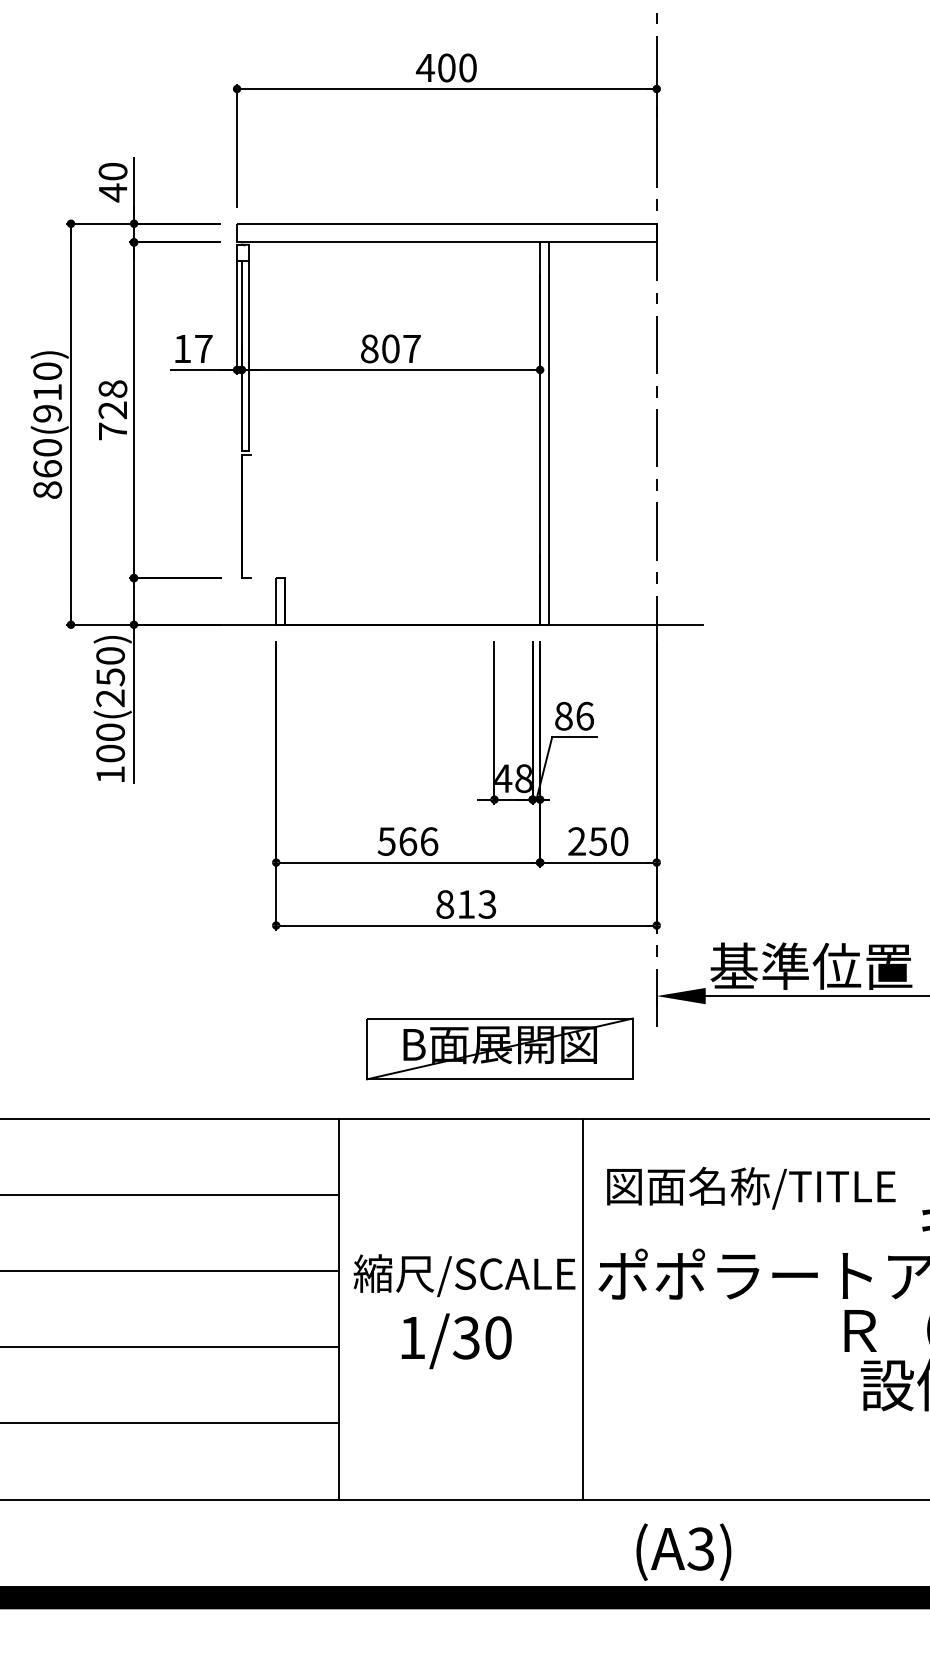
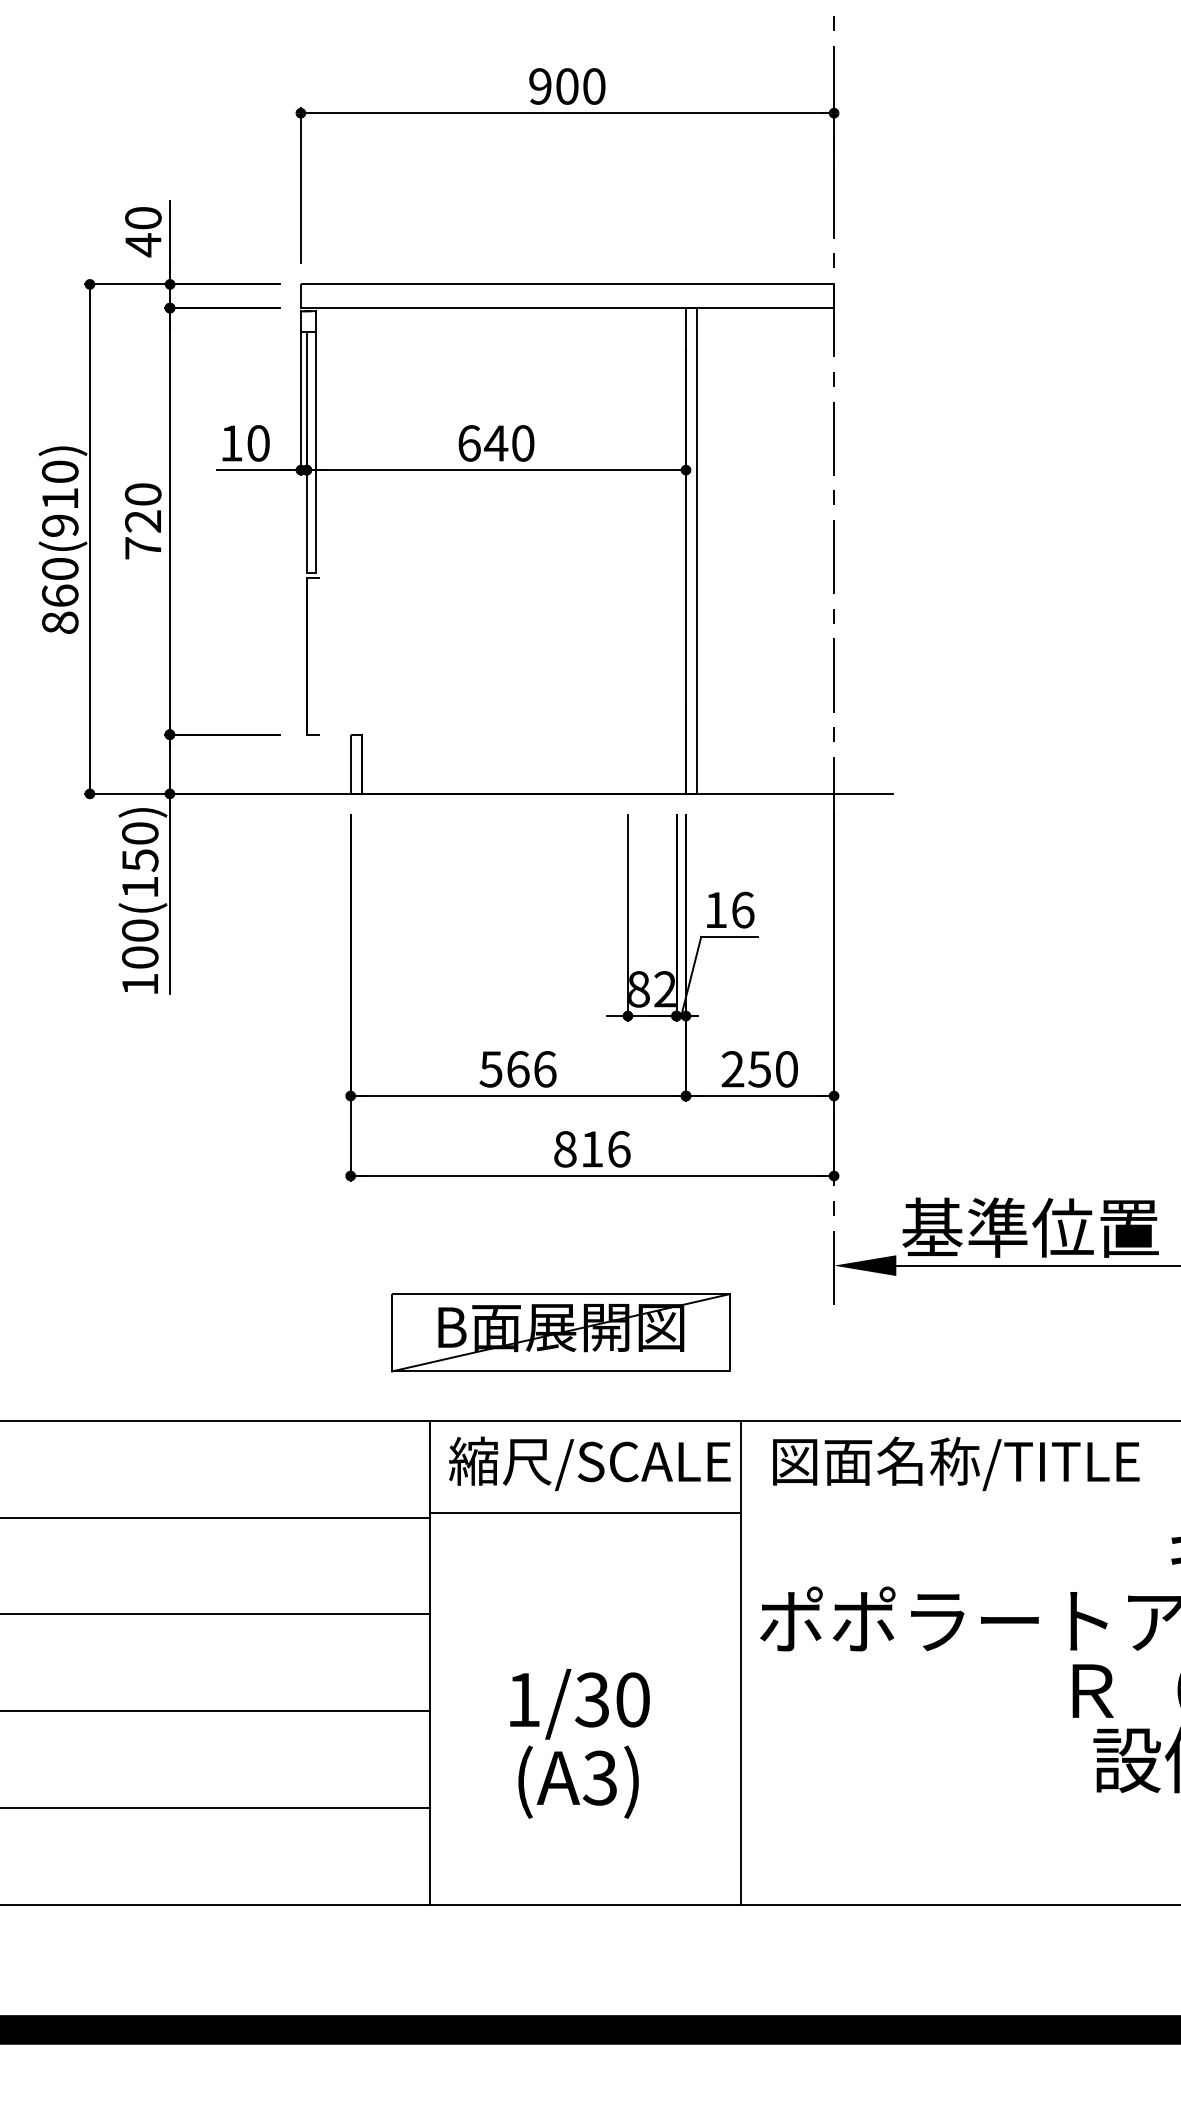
text: (425, 67) -> (540, 86), 400 -> 900
text: (203, 348) -> (258, 443), 17 -> 10
text: (391, 348) -> (496, 443), 807 -> 640
text: (112, 389) -> (142, 494), 728 -> 720
text: (110, 698) -> (139, 887), 100(250) -> 100(150)
text: (564, 715) -> (716, 909), 86 -> 16
text: (512, 778) -> (650, 989), 48 -> 82
text: (487, 904) -> (618, 1149), 813 -> 816
part: (499, 1048) -> (560, 1332), moved
text: (751, 1188) -> (956, 1463), moved
line: (461, 1190) -> (585, 1512), added
text: (464, 1275) -> (589, 1463), moved
text: (683, 1551) -> (578, 1781), moved

